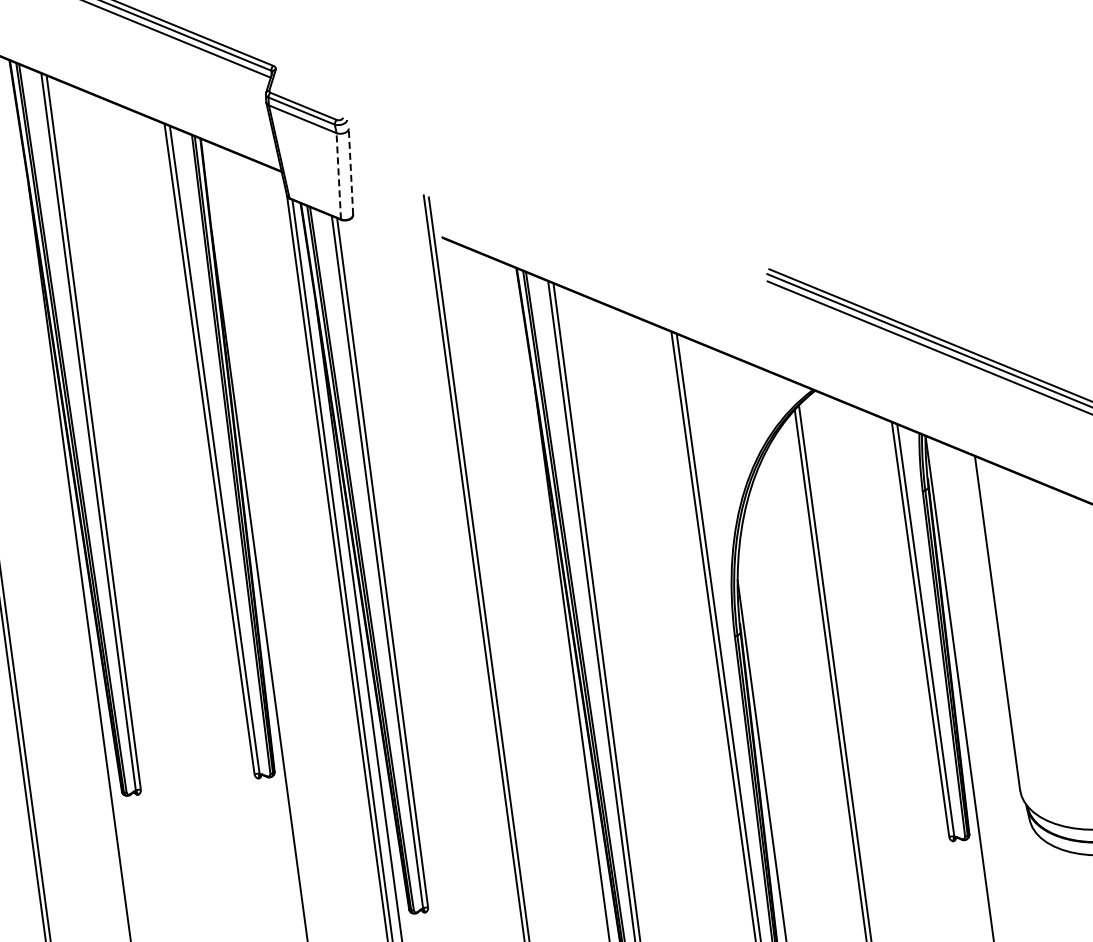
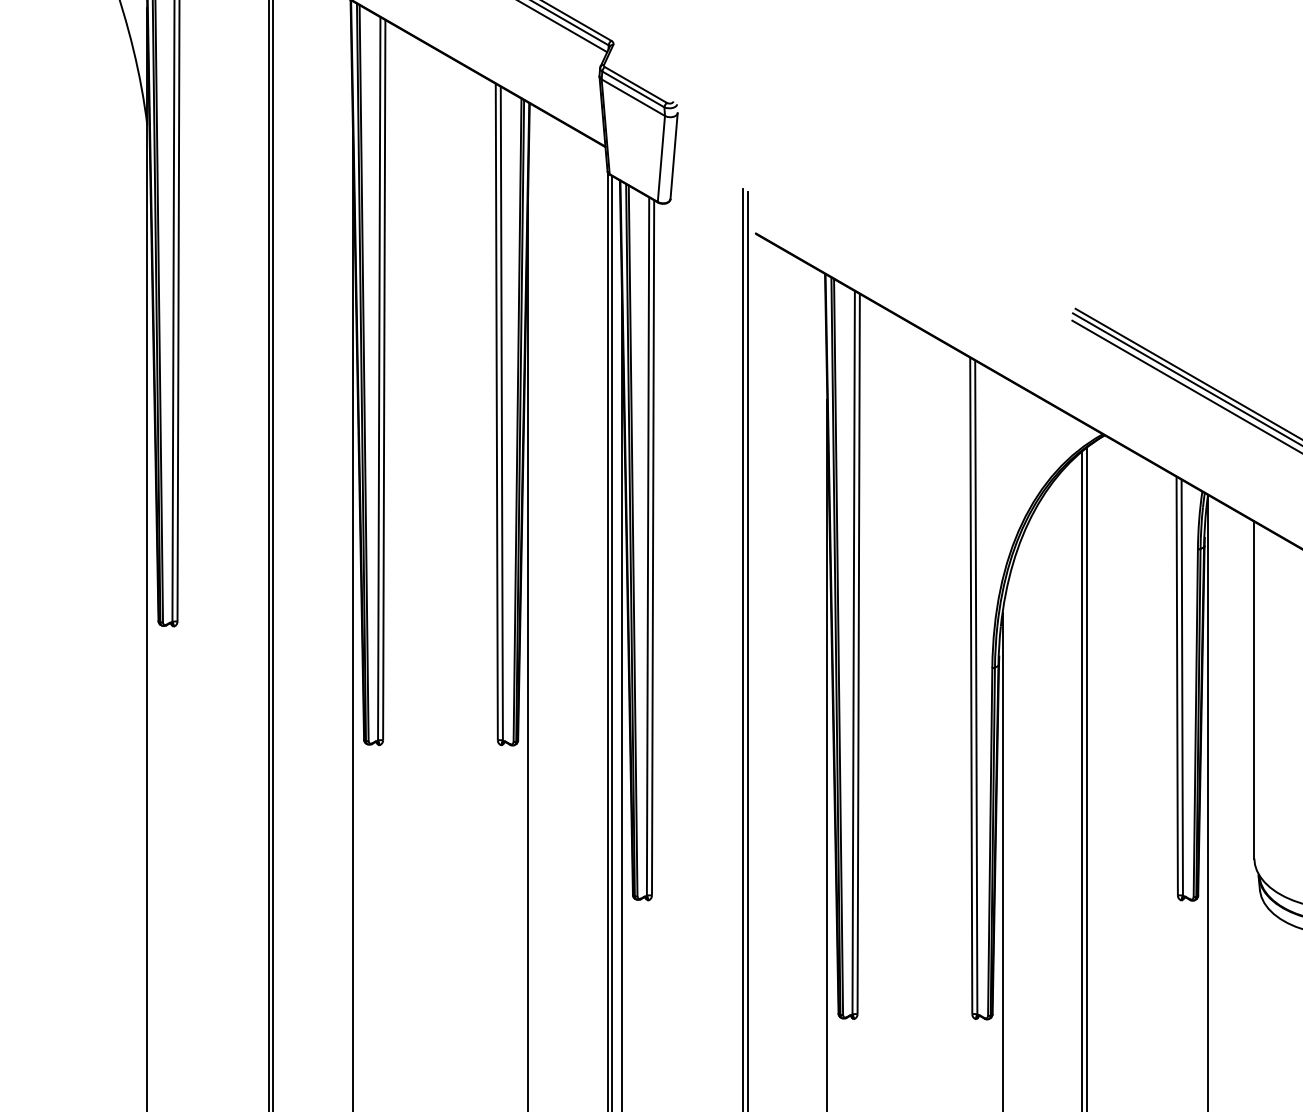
line: (351, 171) -> (674, 155), dashed -> solid
line: (338, 175) -> (661, 158), dashed -> solid

